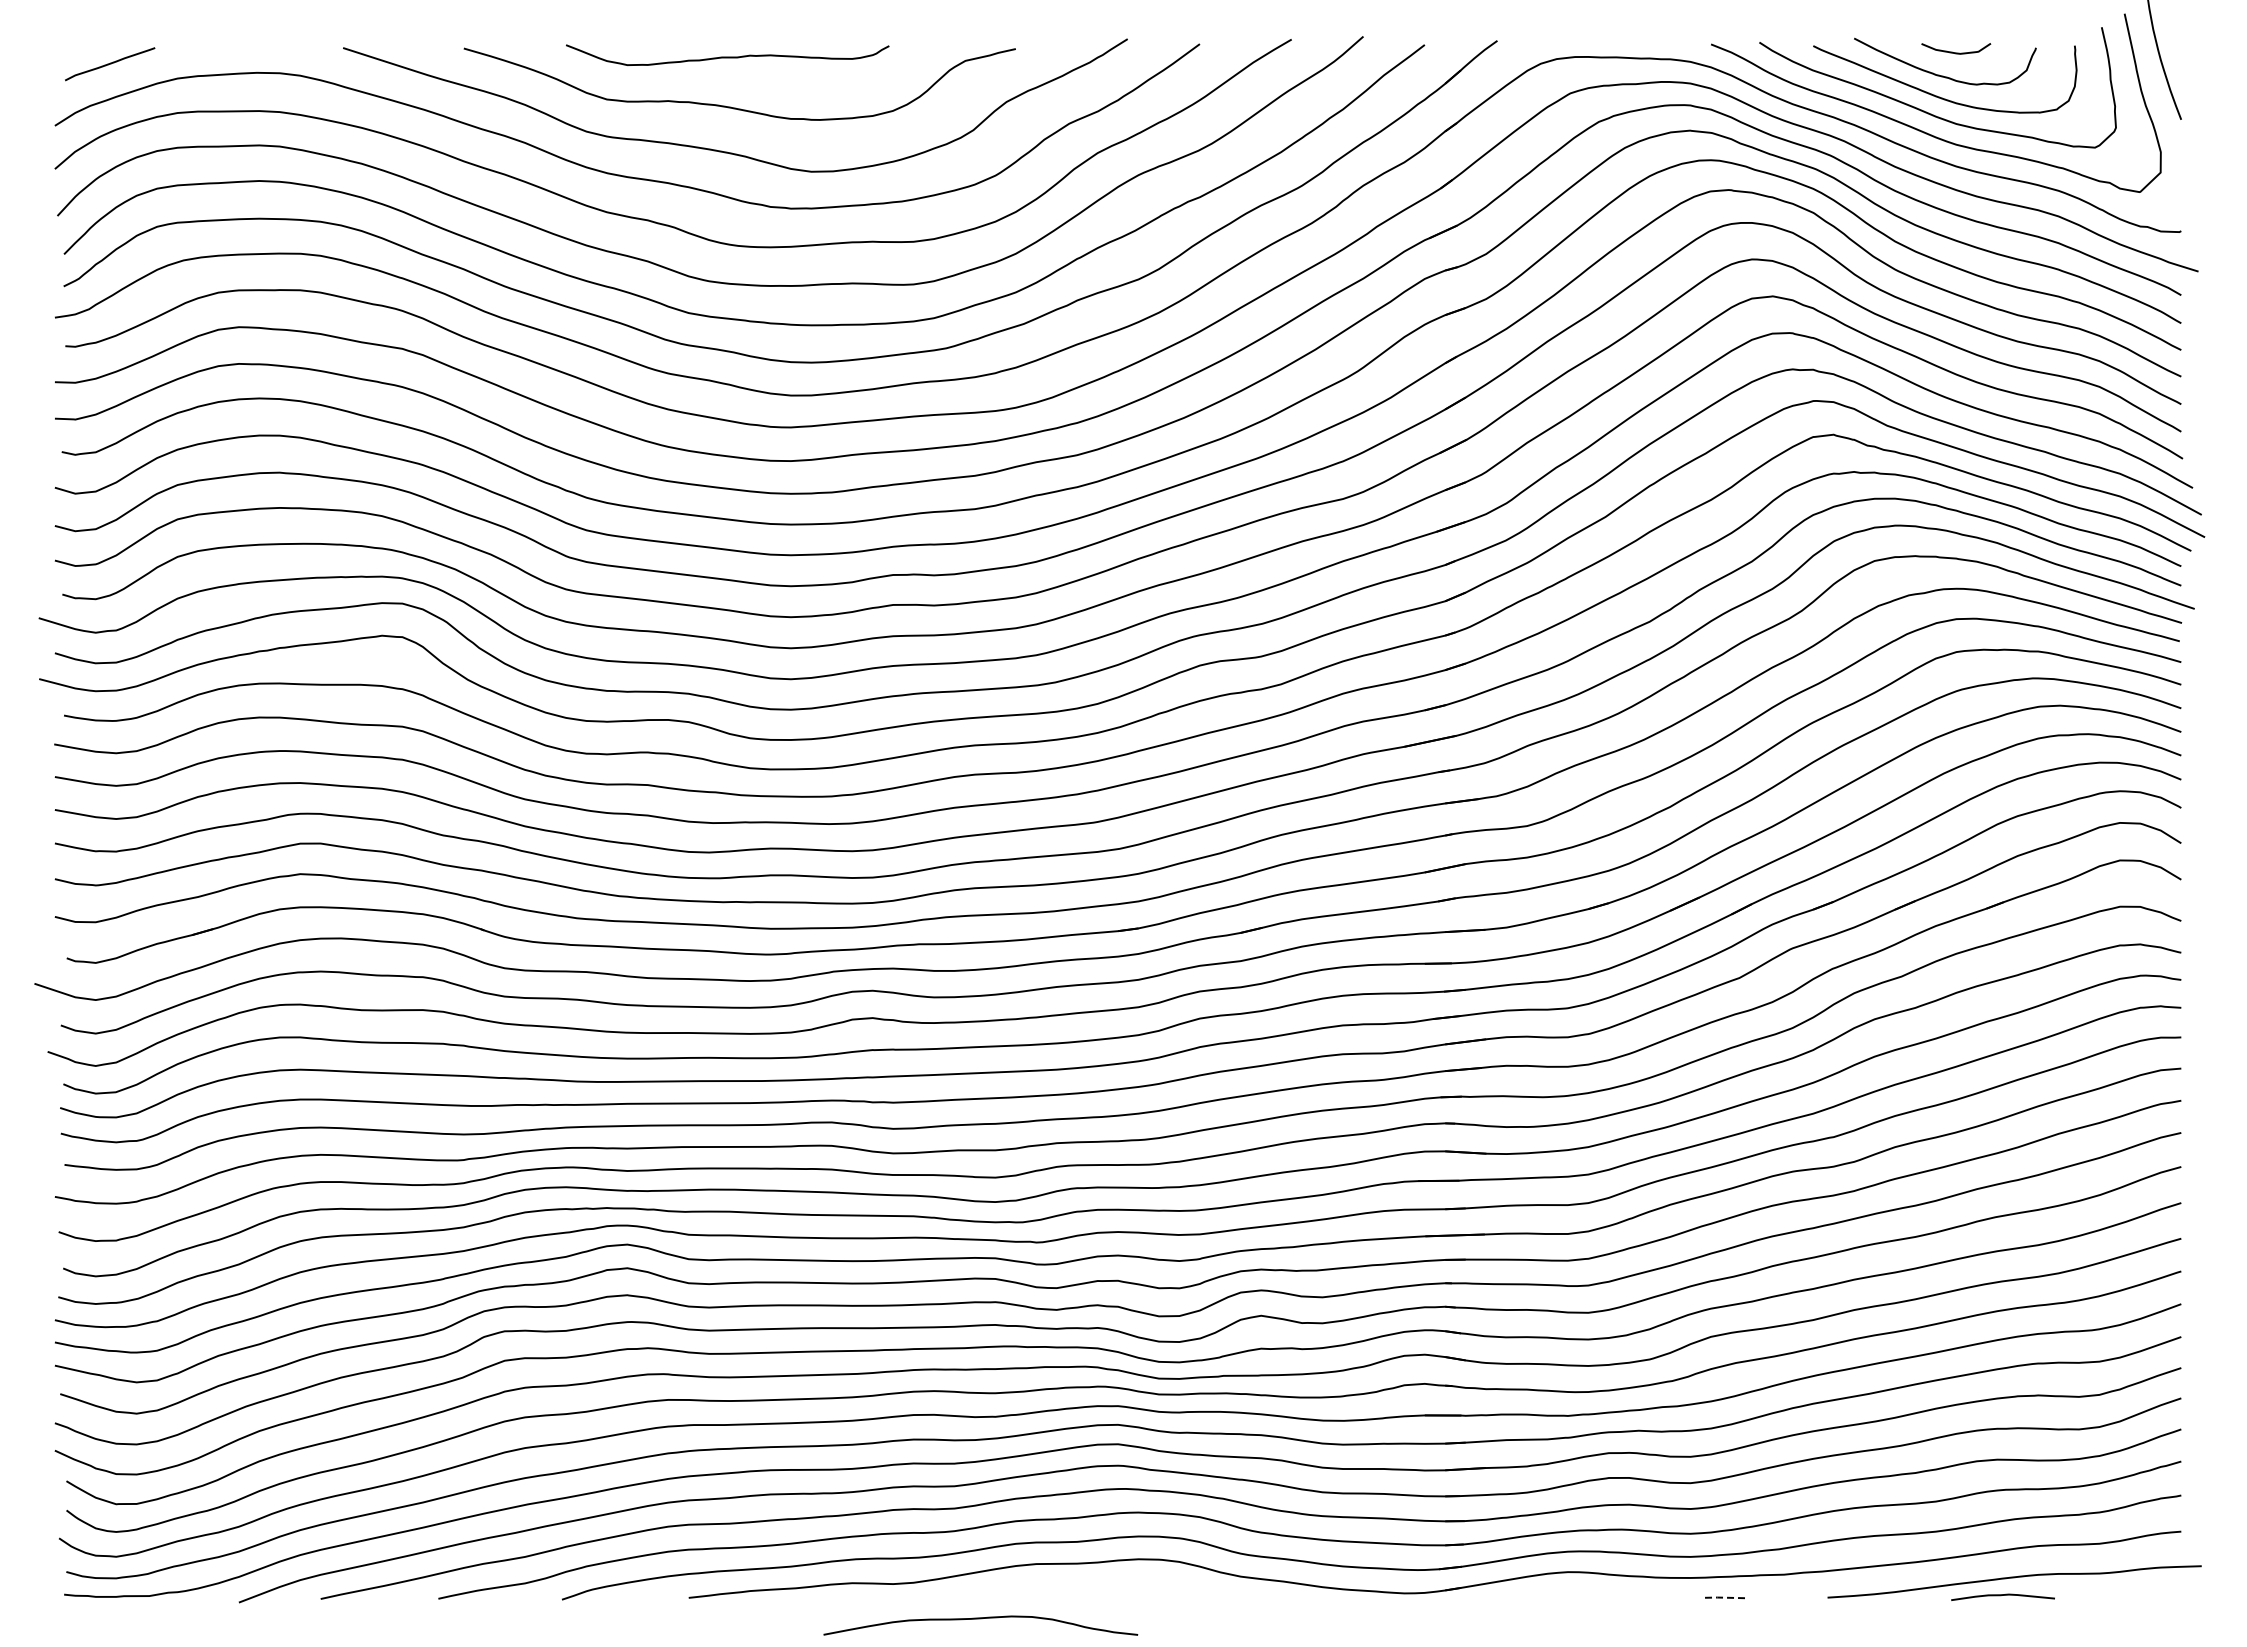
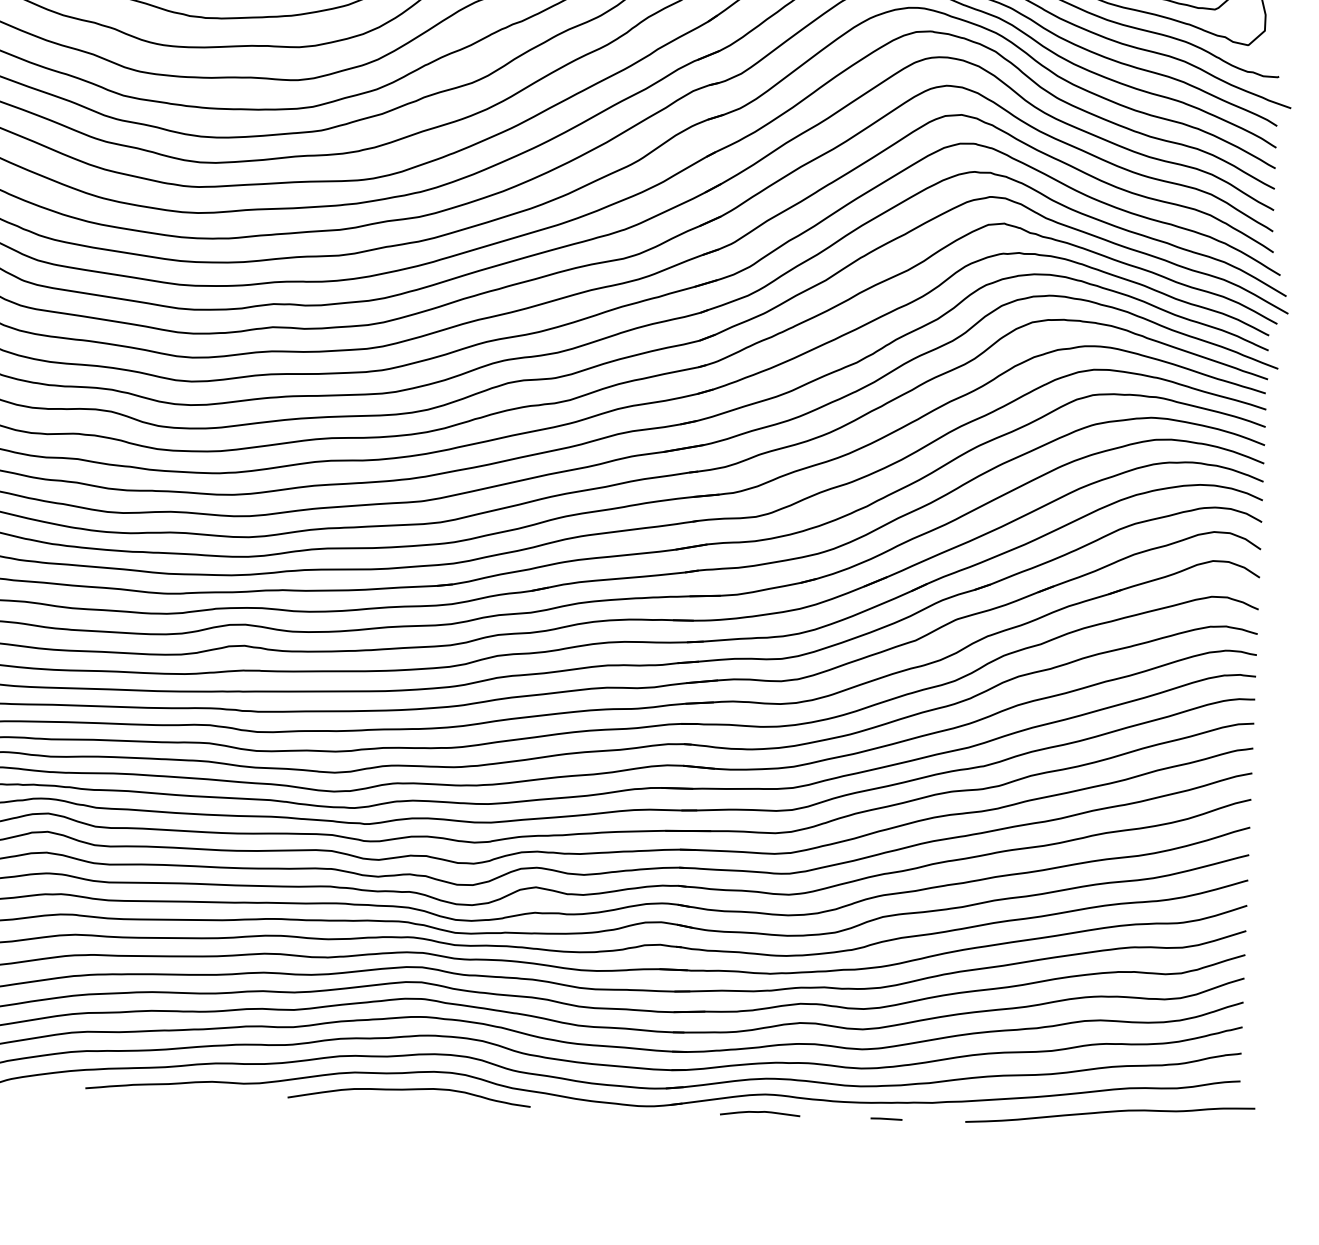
curve: (2002, 1595) -> (759, 1112), moved
line: (1725, 1597) -> (886, 1118), dashed -> solid
curve: (980, 1619) -> (409, 1090), moved

